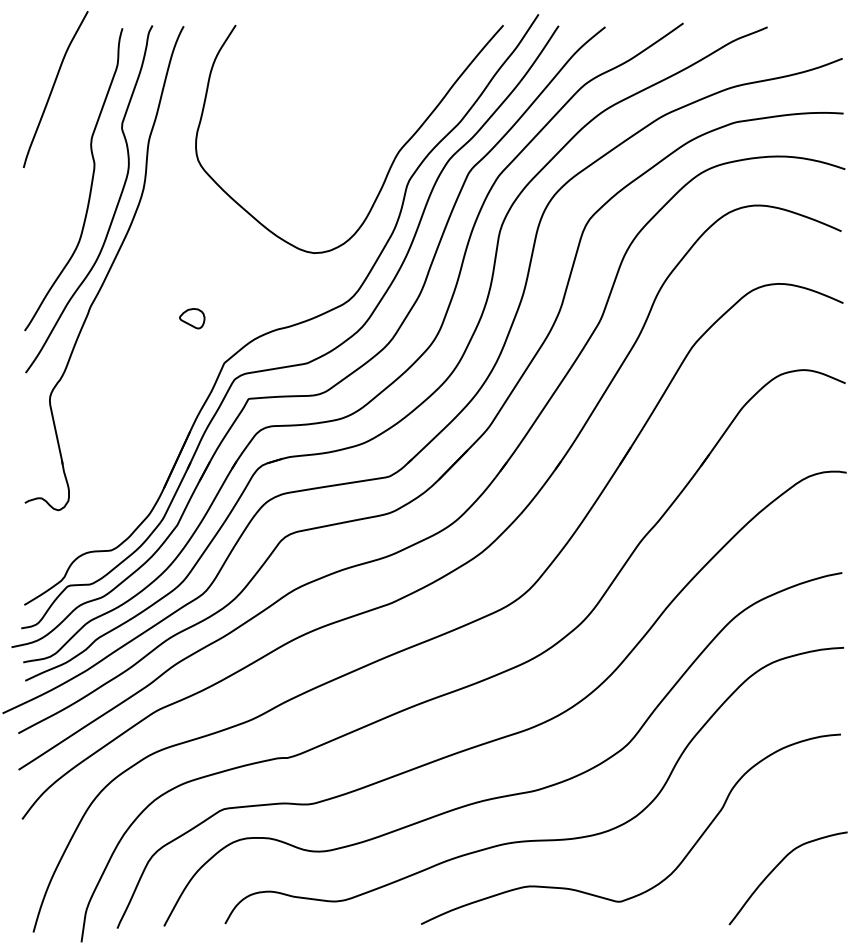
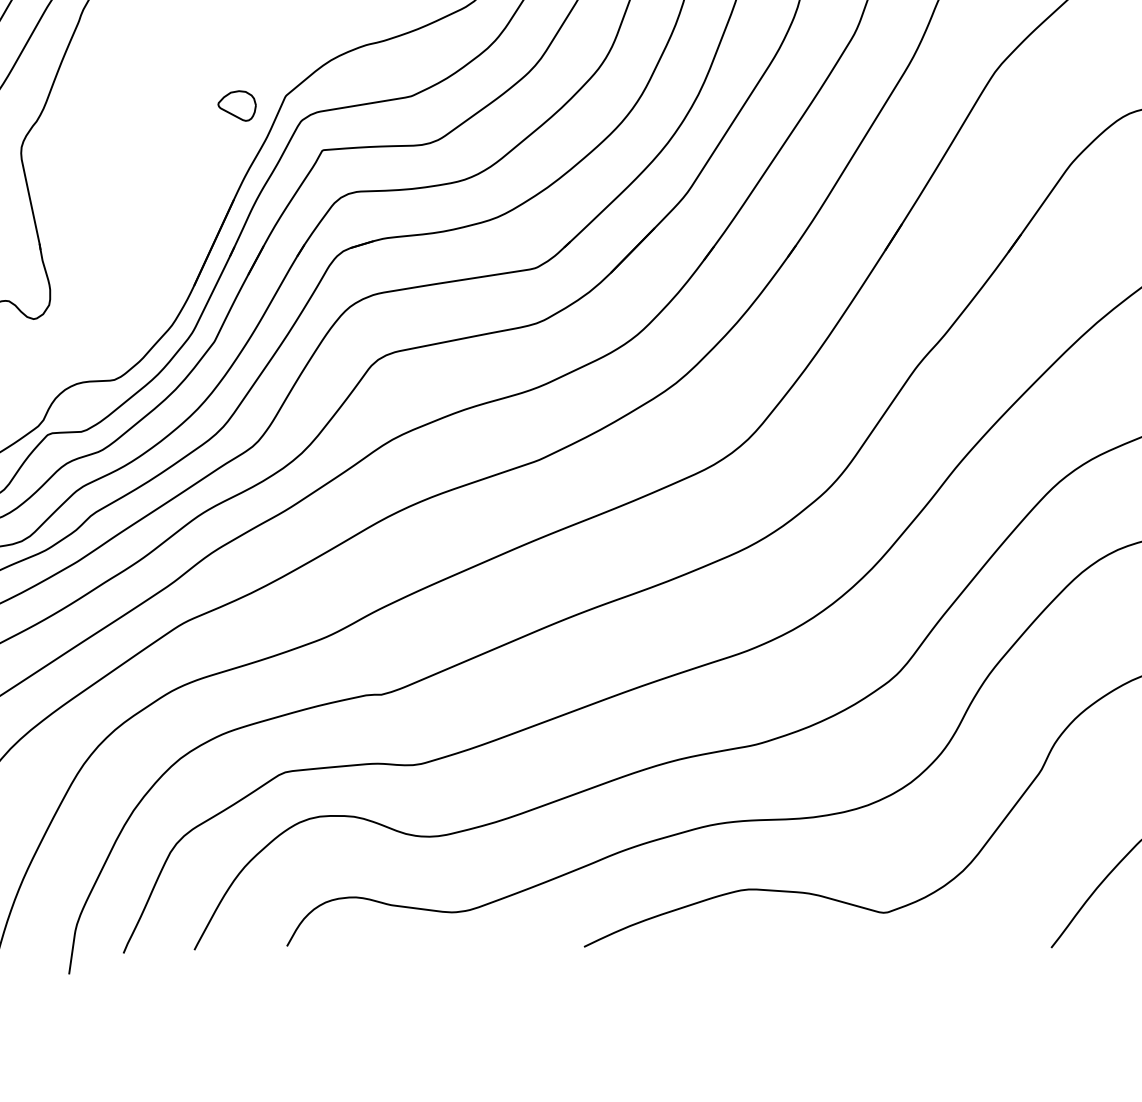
part: (192, 318) -> (237, 105), moved

